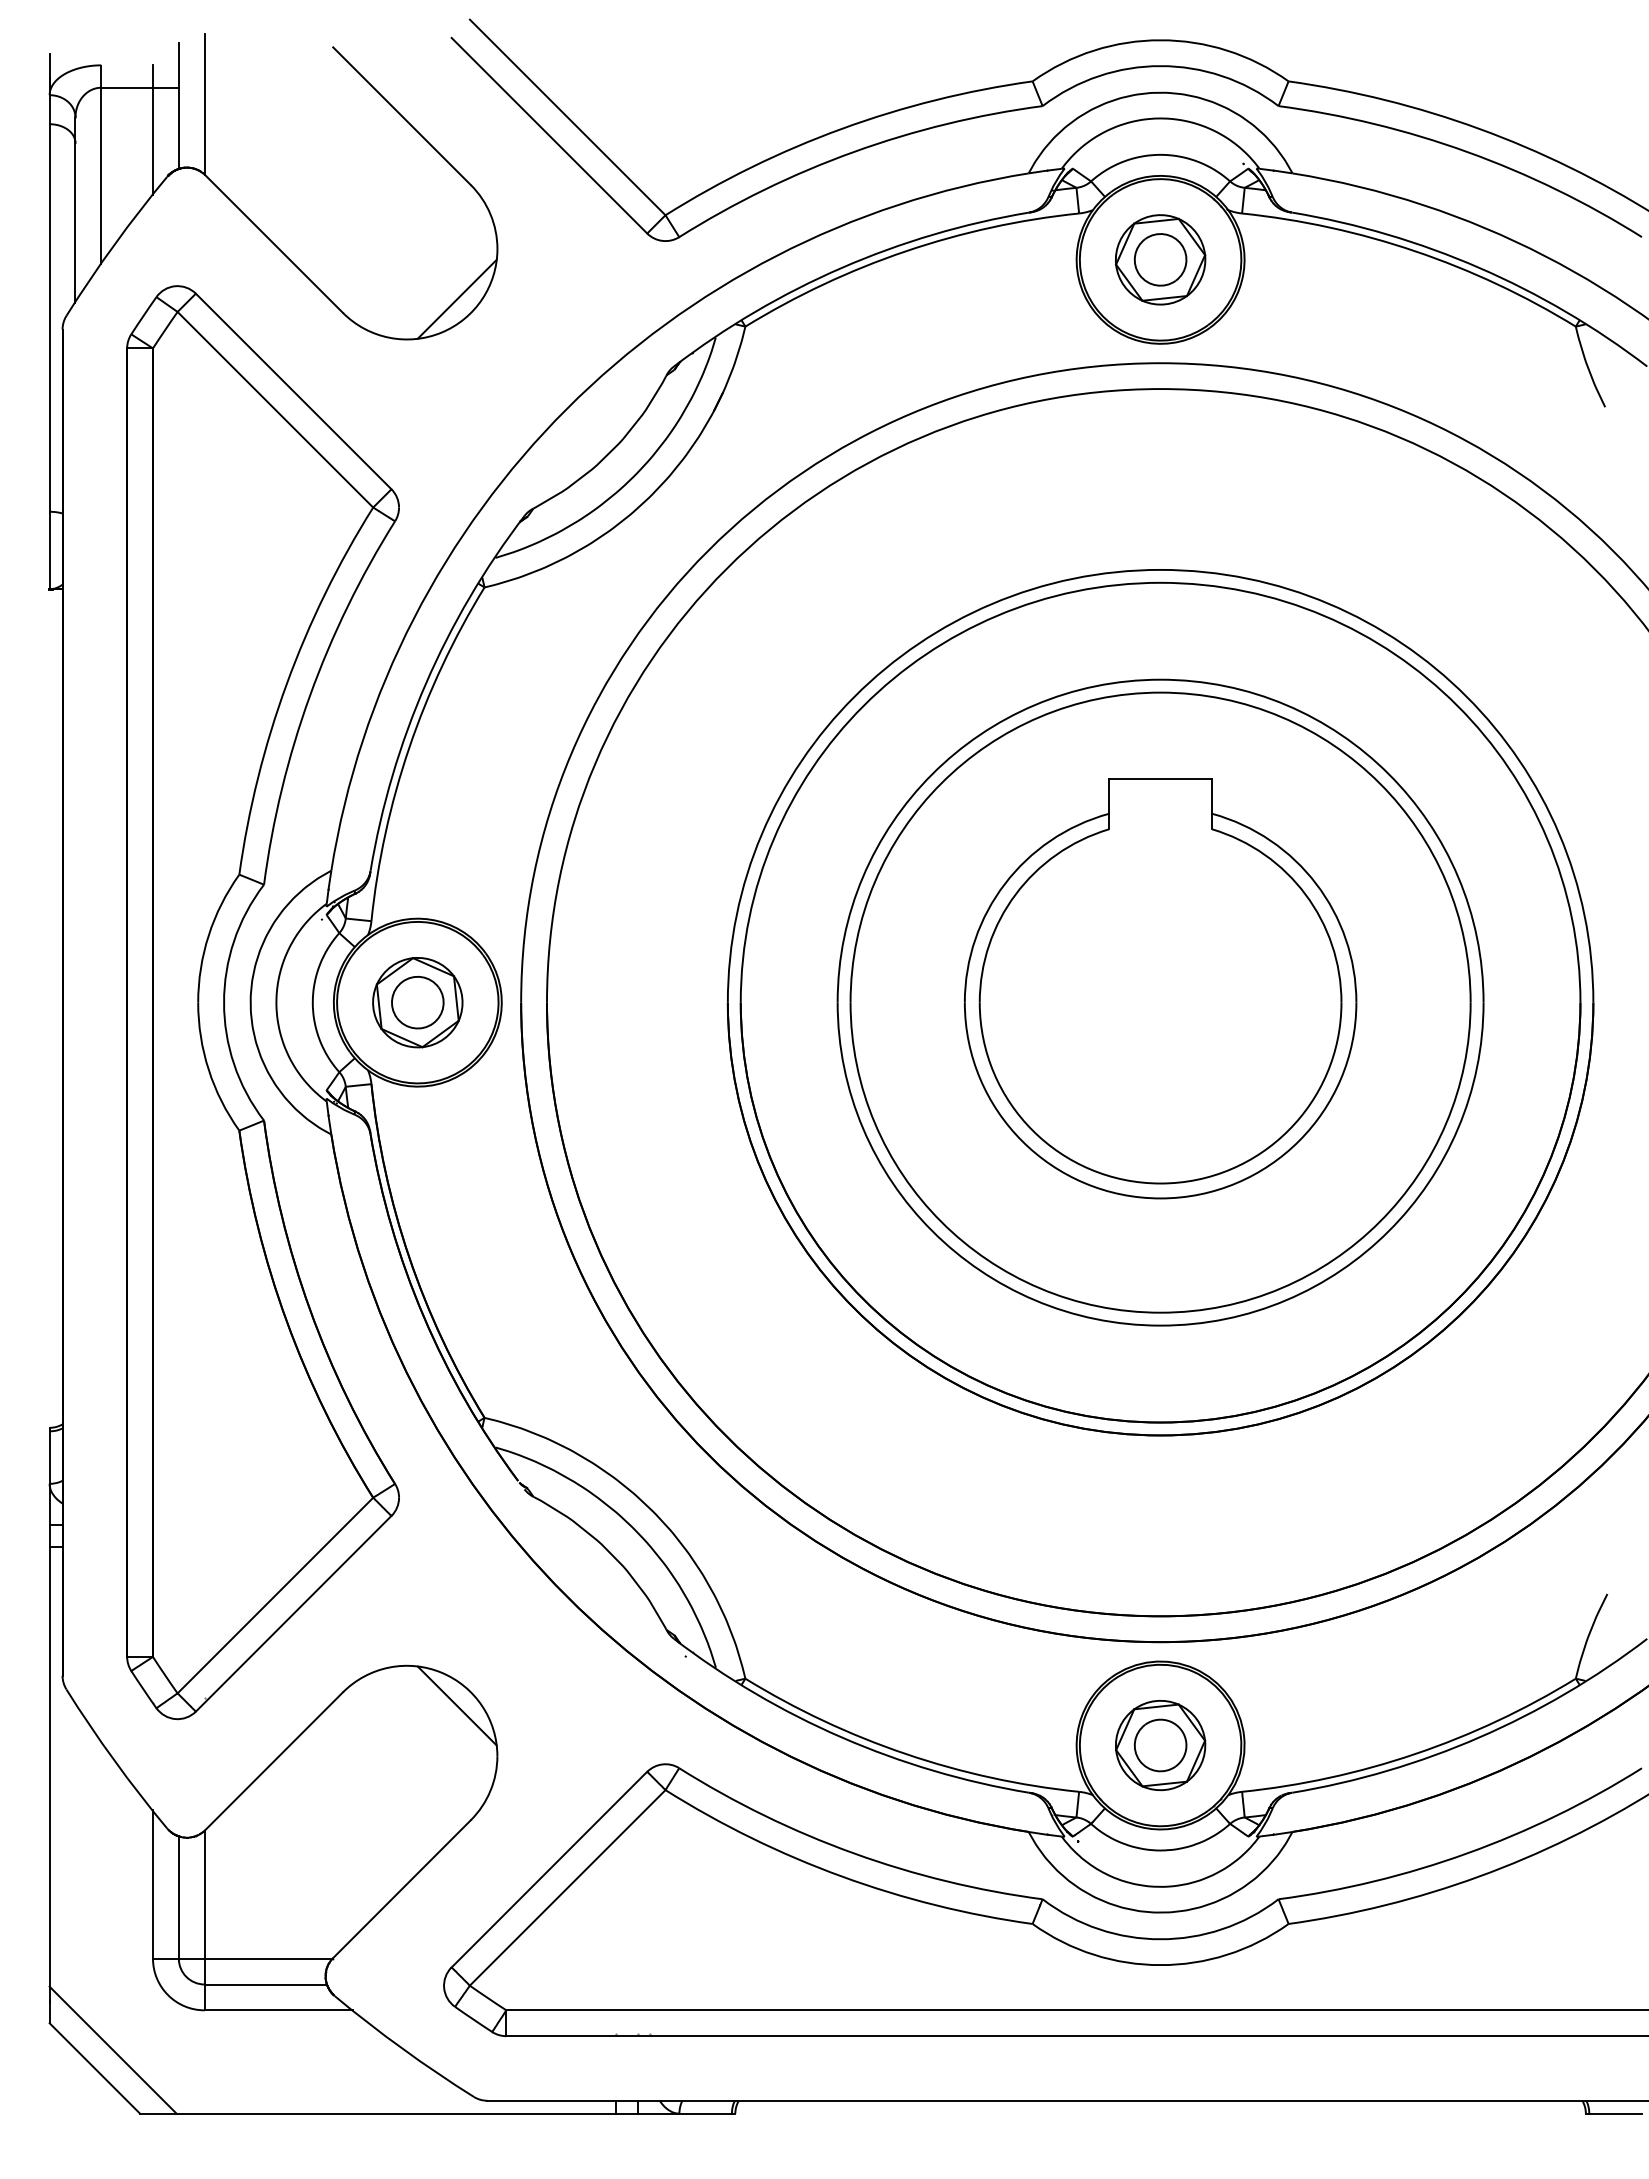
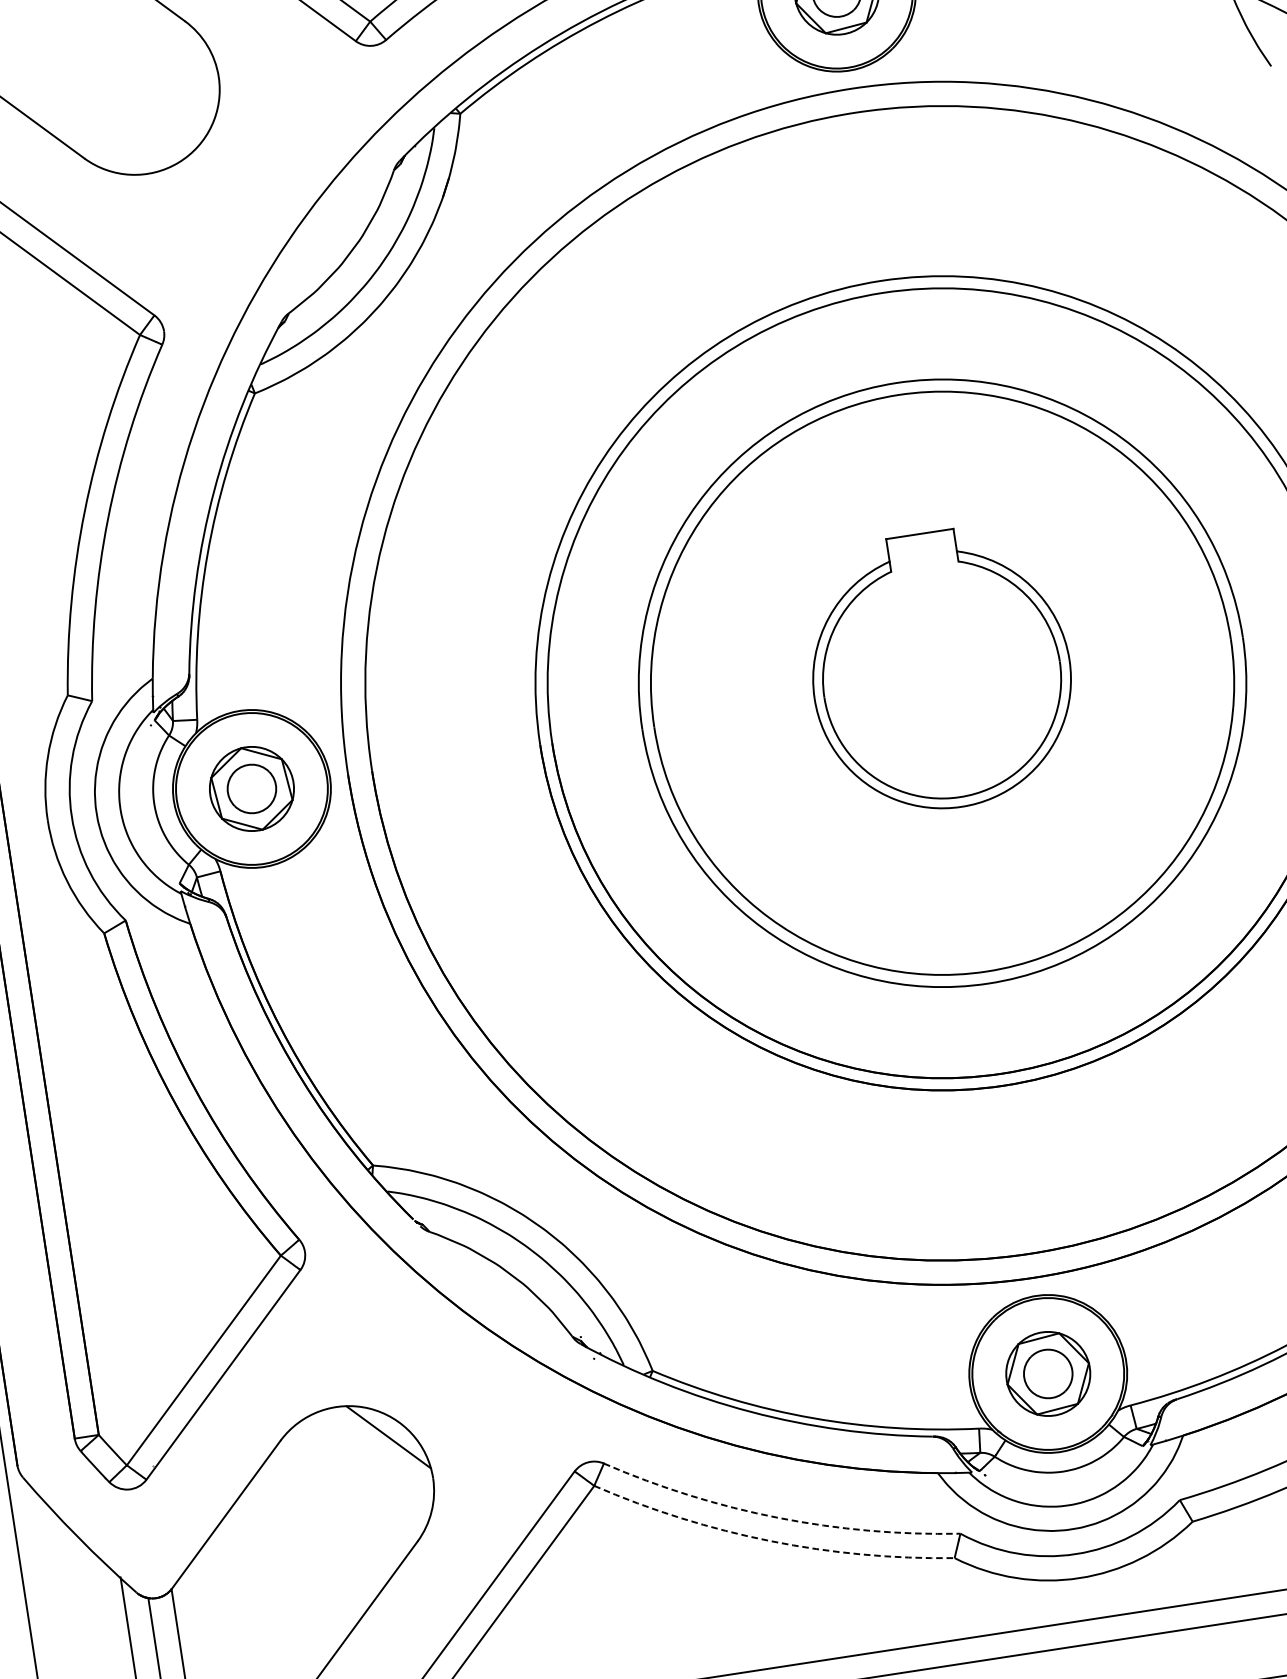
line: (456, 298) -> (187, 128), removed
part: (1160, 988) -> (940, 670), size x0.7
arc: (853, 1853) -> (778, 1518), solid -> dashed
arc: (841, 1876) -> (770, 1541), solid -> dashed

